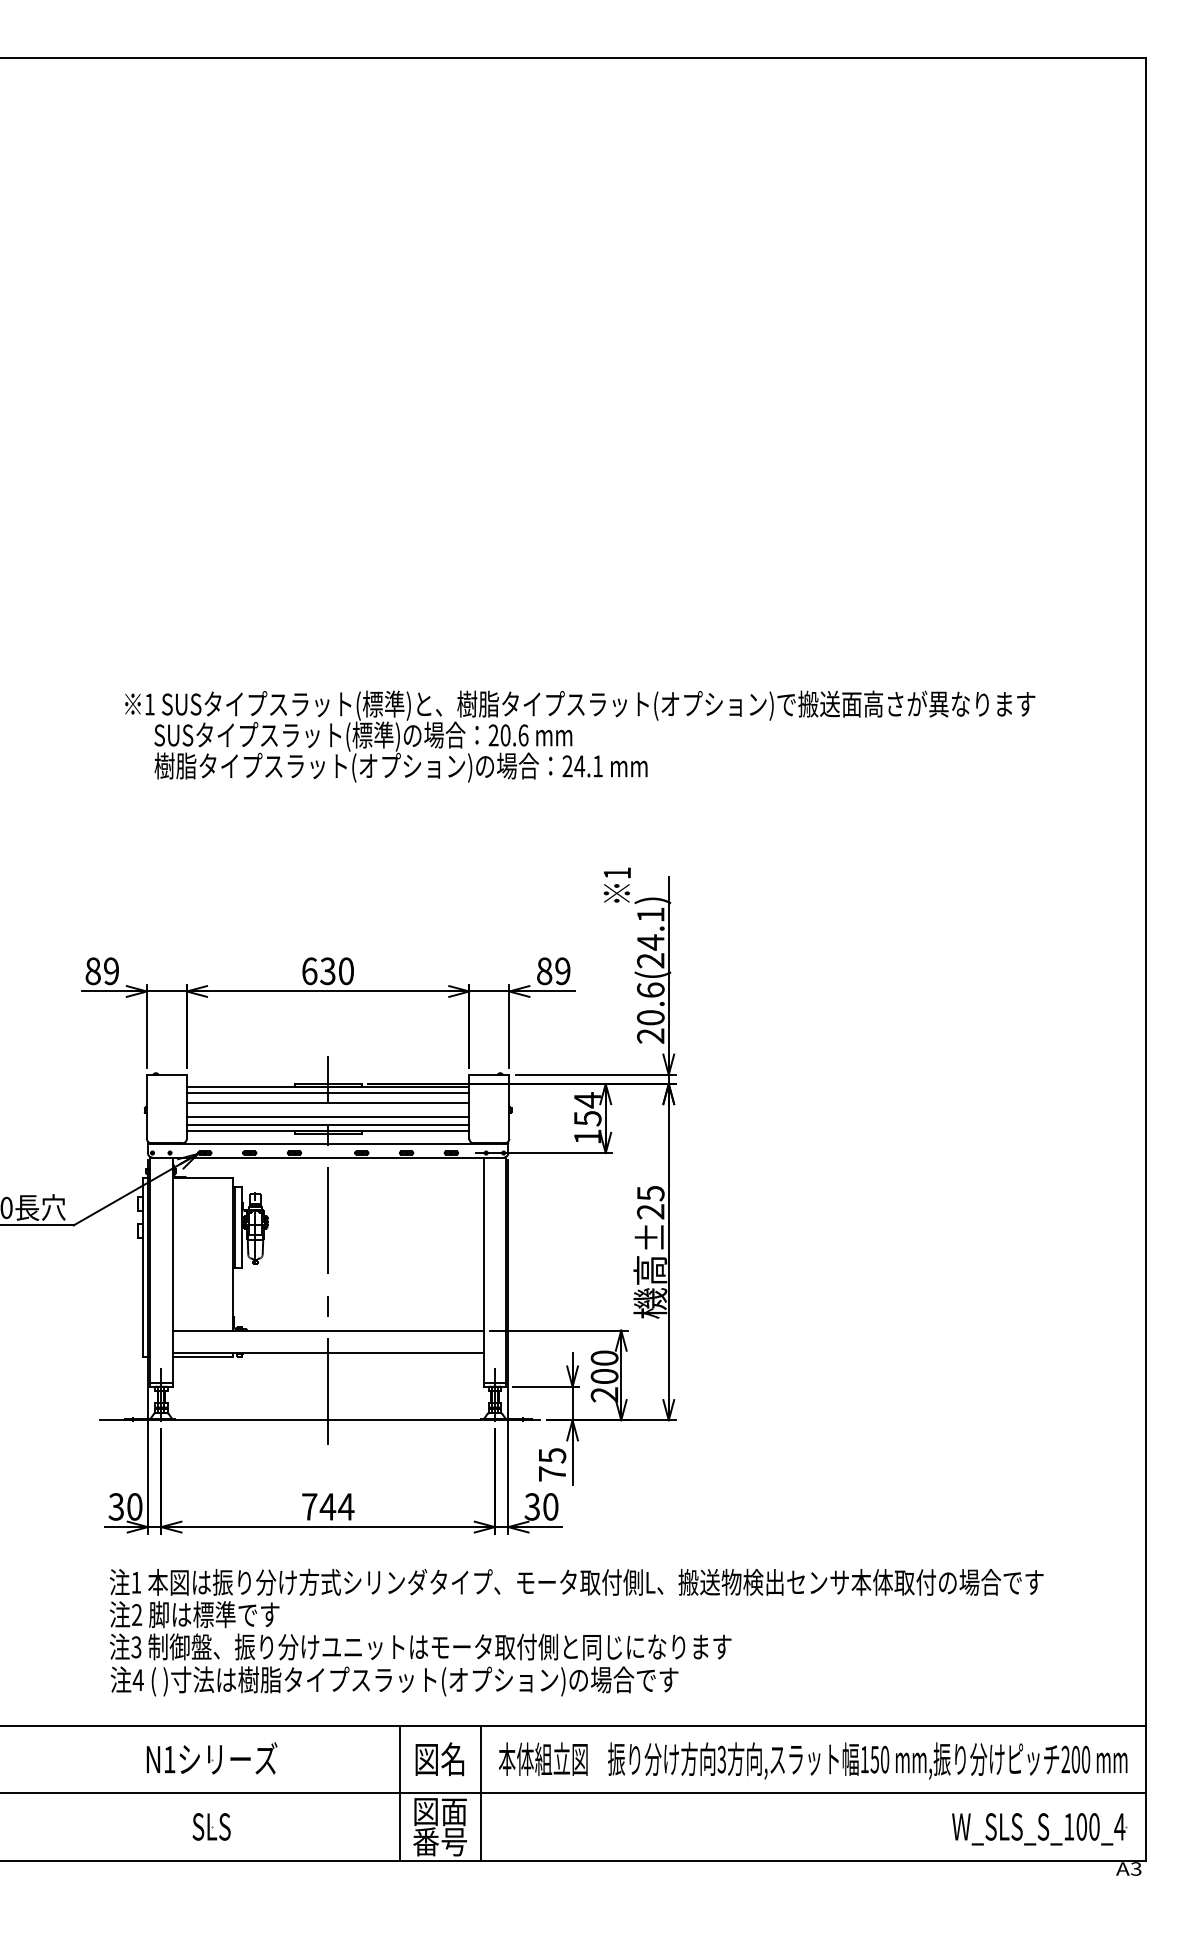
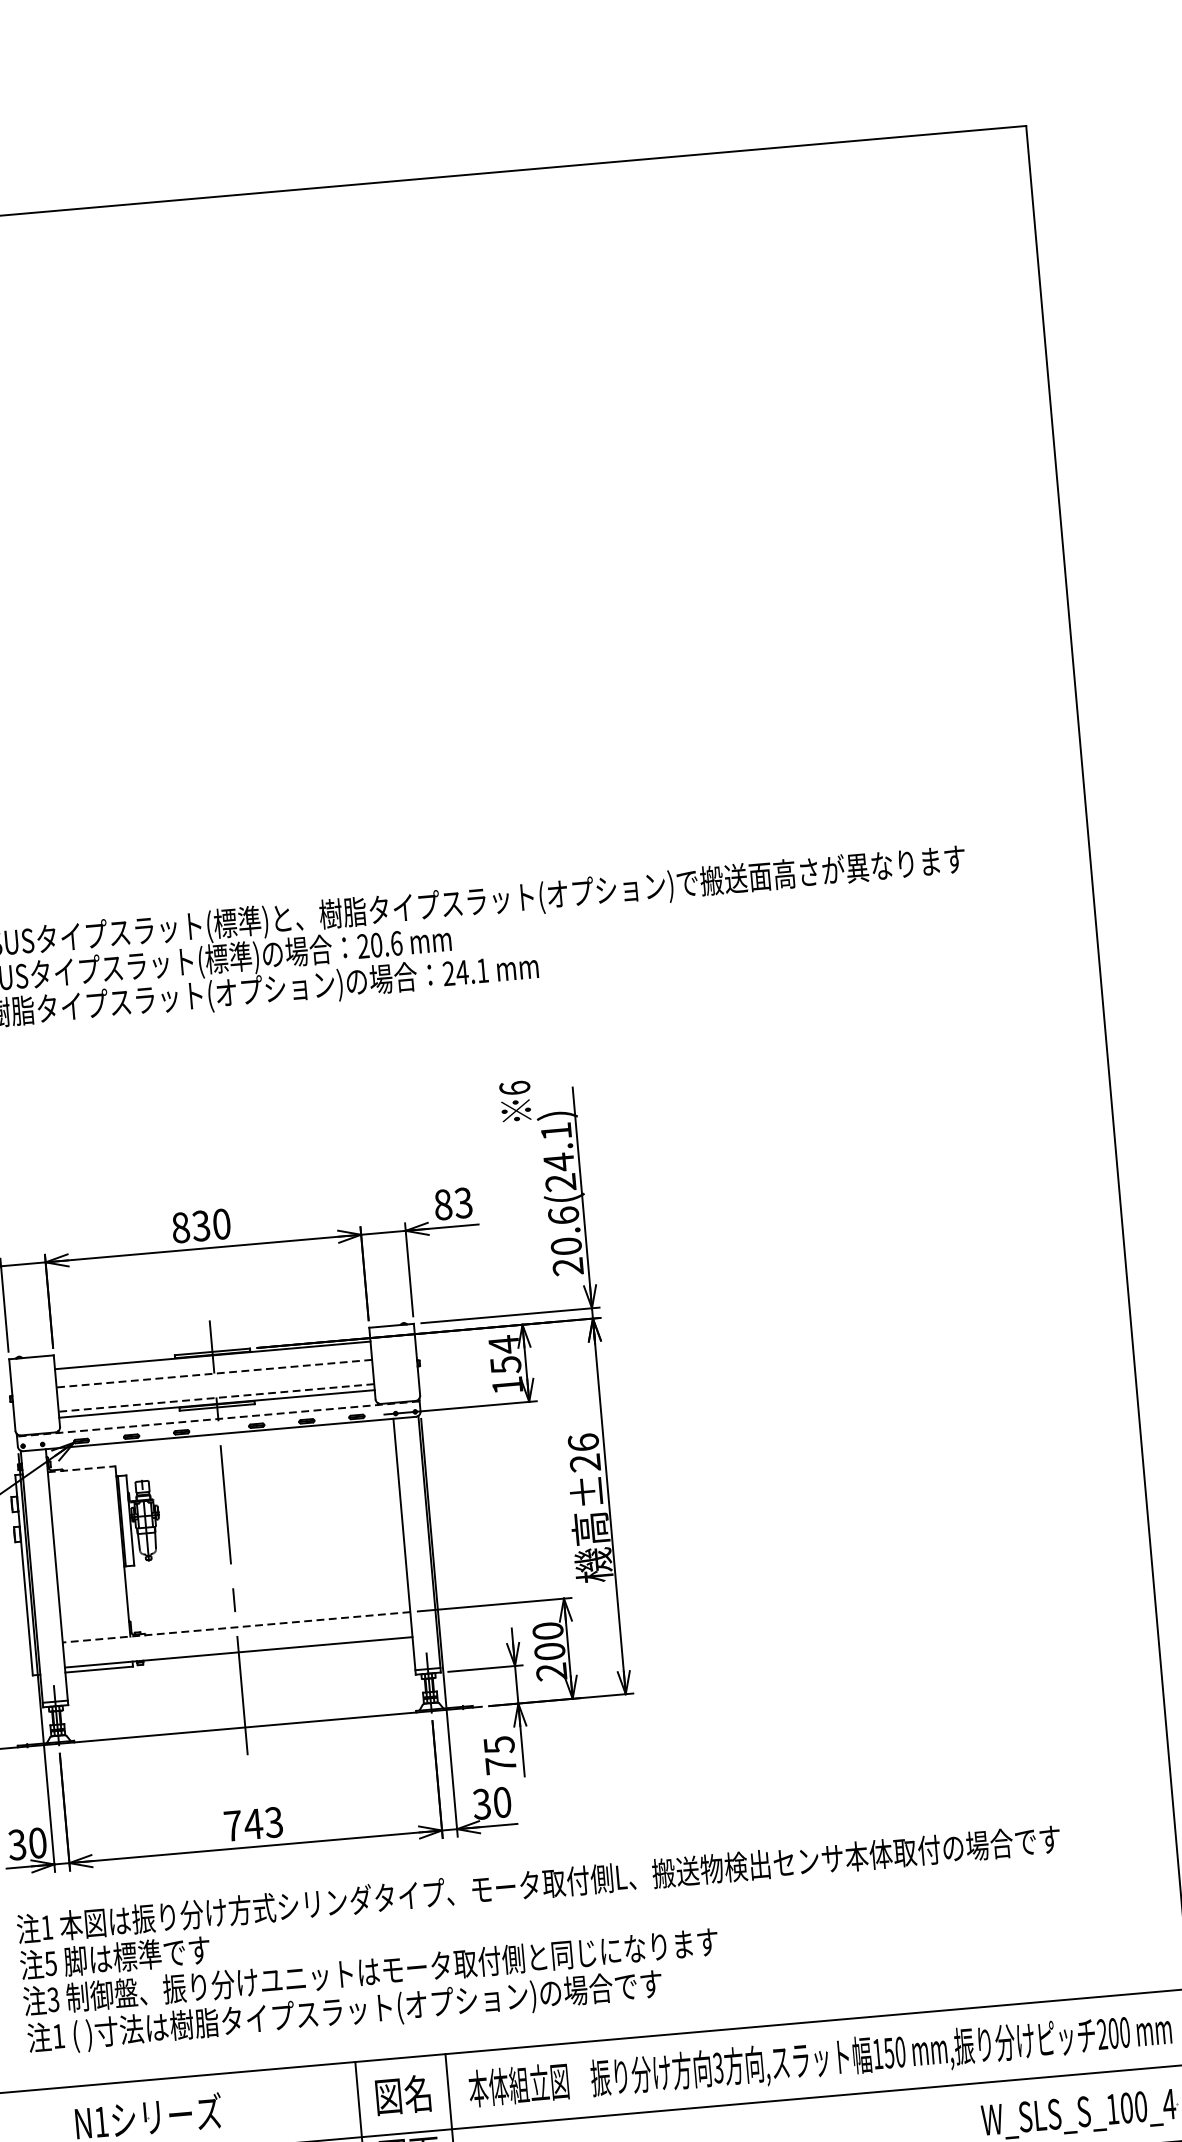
text: (617, 872) -> (514, 1087), 1 -> 6
text: (309, 971) -> (180, 1228), 630 -> 830
text: (562, 971) -> (463, 1203), 89 -> 83
line: (327, 1092) -> (212, 1361), removed
line: (327, 1103) -> (213, 1373), solid -> dashed
line: (327, 1116) -> (214, 1388), removed
line: (327, 1125) -> (215, 1398), solid -> dashed
line: (327, 1144) -> (217, 1419), solid -> dashed
line: (203, 1178) -> (82, 1469), solid -> dashed
text: (650, 1193) -> (583, 1442), ±25 -> ±26
line: (328, 1330) -> (236, 1627), solid -> dashed
text: (346, 1506) -> (274, 1822), 744 -> 743
text: (136, 1615) -> (50, 1964), 2 -> 5
text: (137, 1679) -> (57, 2035), 4 -> 1

